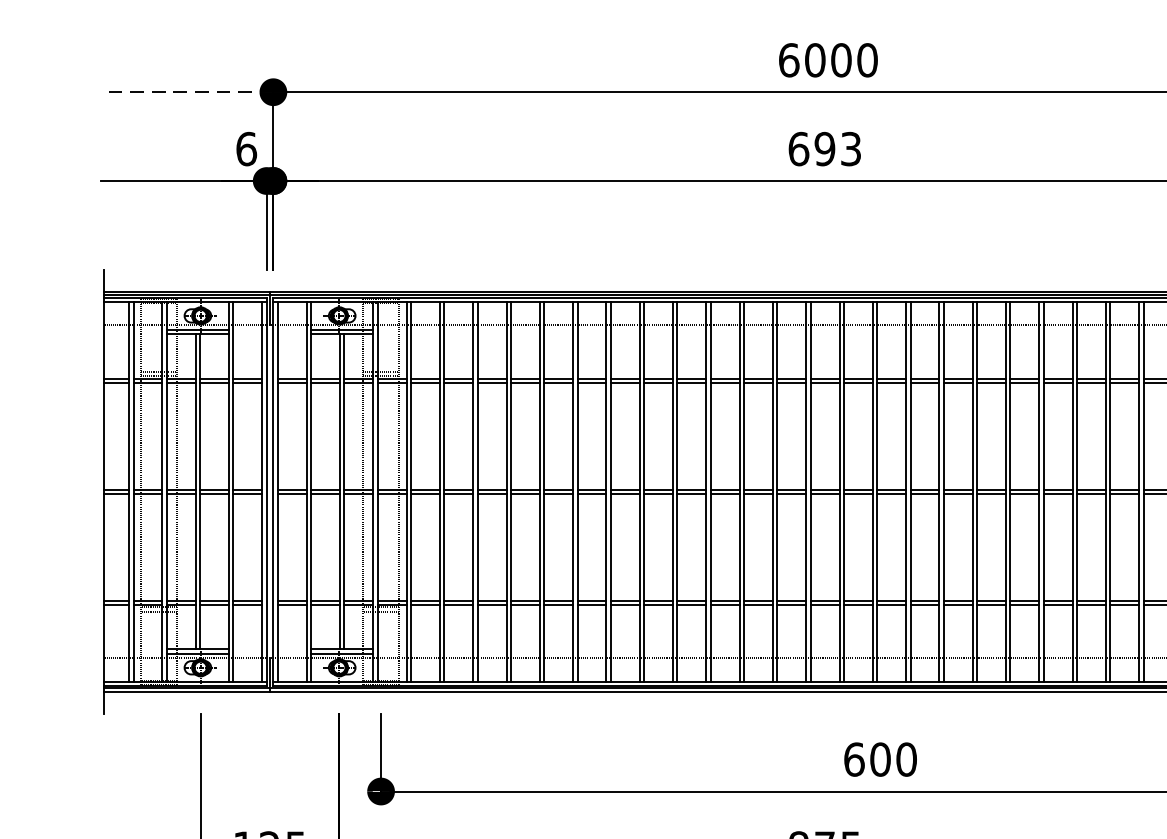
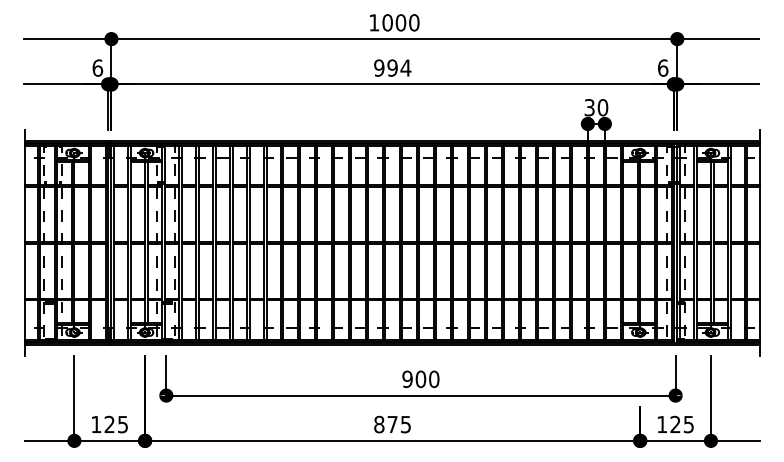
text: (789, 59) -> (374, 22), 6000 -> 1000
line: (187, 92) -> (67, 39), dashed -> solid
text: (824, 147) -> (392, 67), 693 -> 994
text: (854, 759) -> (407, 379), 600 -> 900

